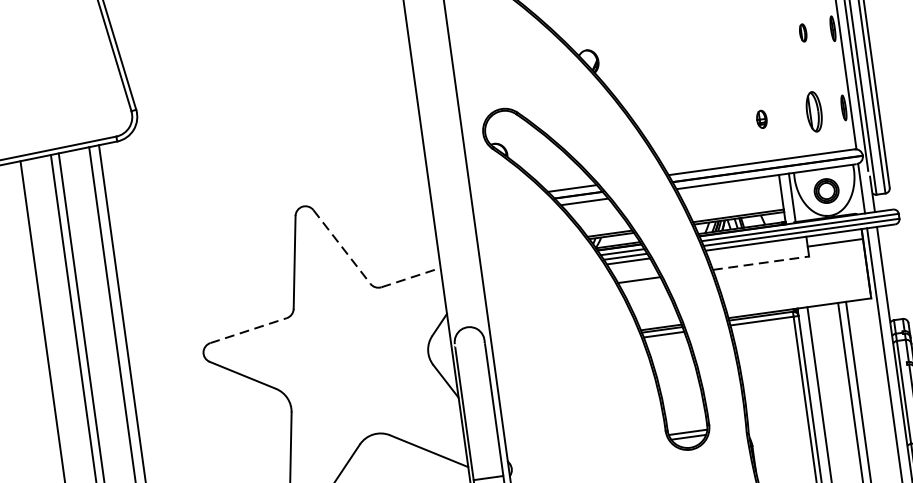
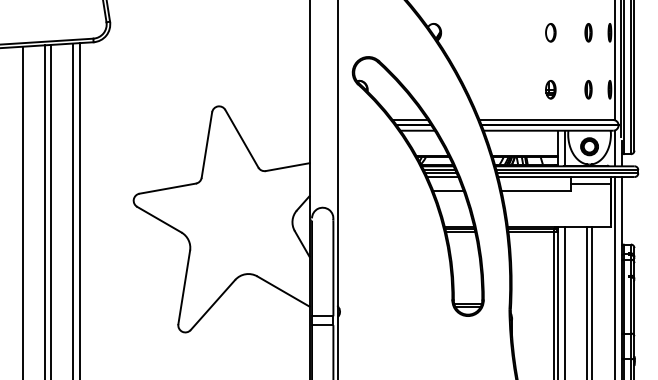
part: (803, 32) -> (588, 32), size x1.43
part: (750, 39) -> (550, 32), added
part: (814, 111) -> (588, 89), size x0.62
part: (761, 119) -> (550, 89), size x1.43
line: (342, 247) -> (242, 139), dashed -> solid
line: (761, 263) -> (536, 191), dashed -> solid
line: (412, 277) -> (288, 167), dashed -> solid
line: (248, 330) -> (167, 188), dashed -> solid

